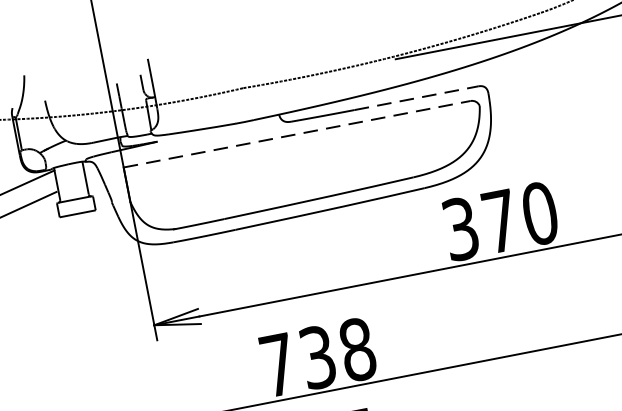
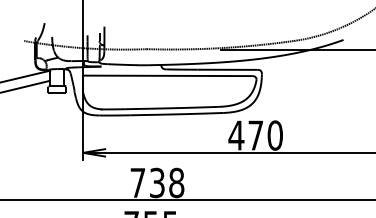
line: (418, 97) -> (228, 69), dashed -> solid
line: (296, 133) -> (167, 75), dashed -> solid
text: (460, 228) -> (236, 135), 370 -> 470

